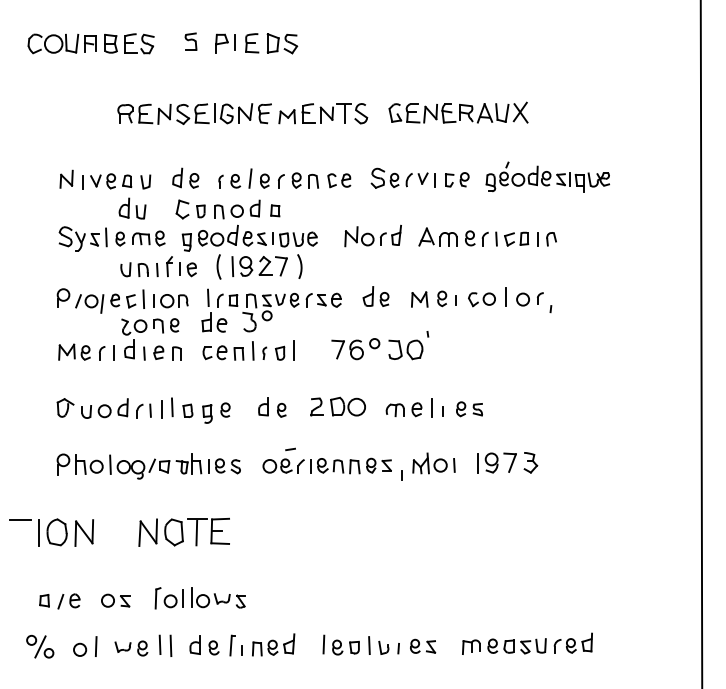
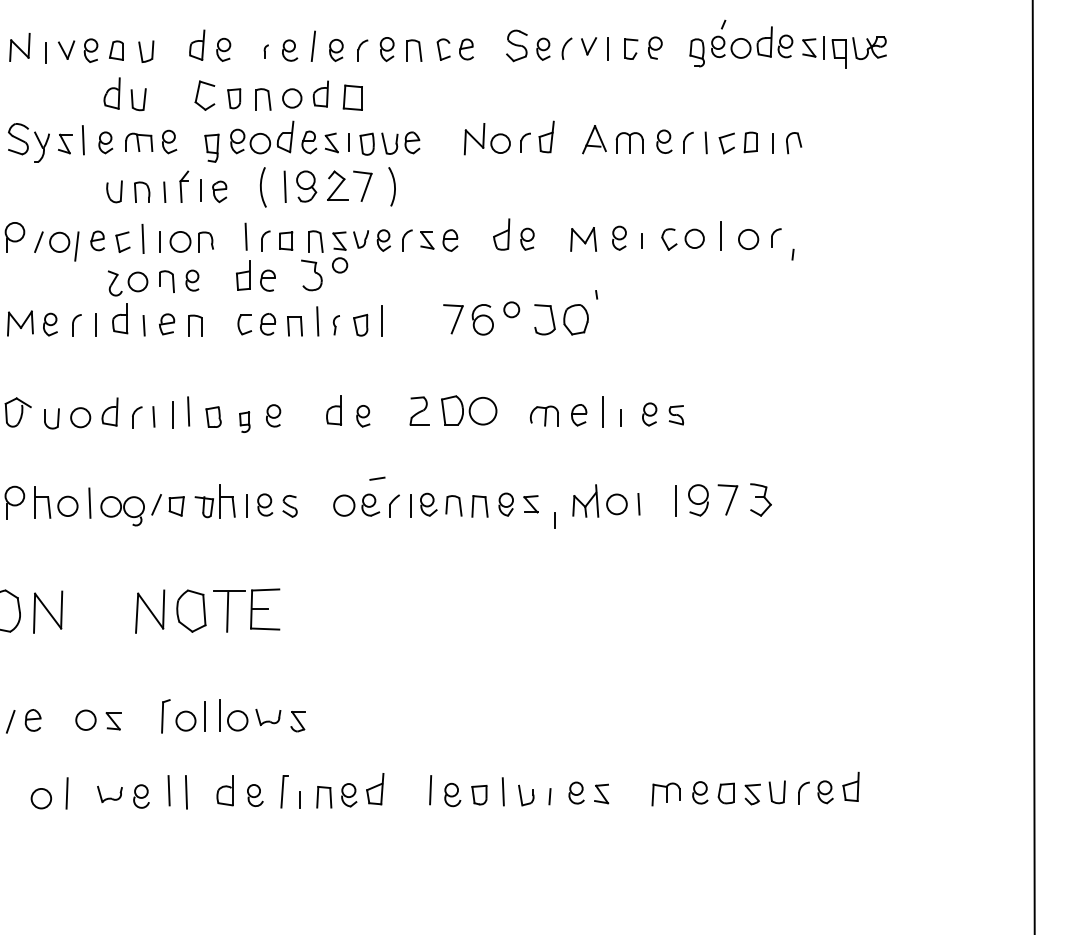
part: (220, 181) -> (265, 50), size x0.6
part: (275, 210) -> (353, 97), size x1.4
part: (207, 413) -> (244, 421), size x0.7

